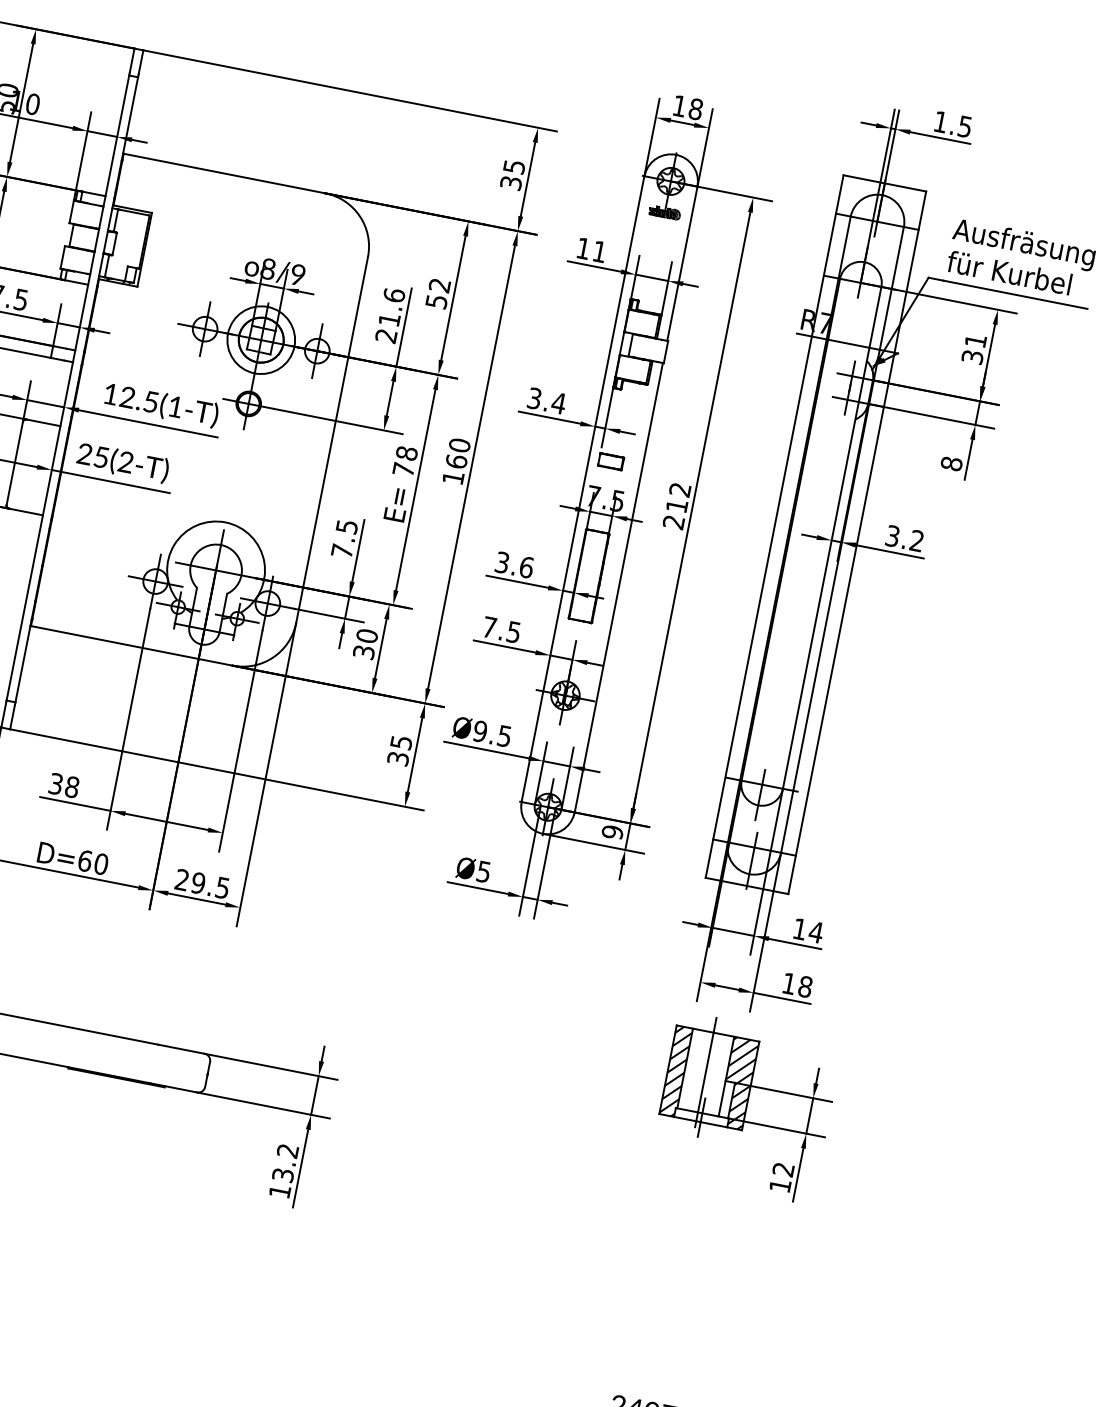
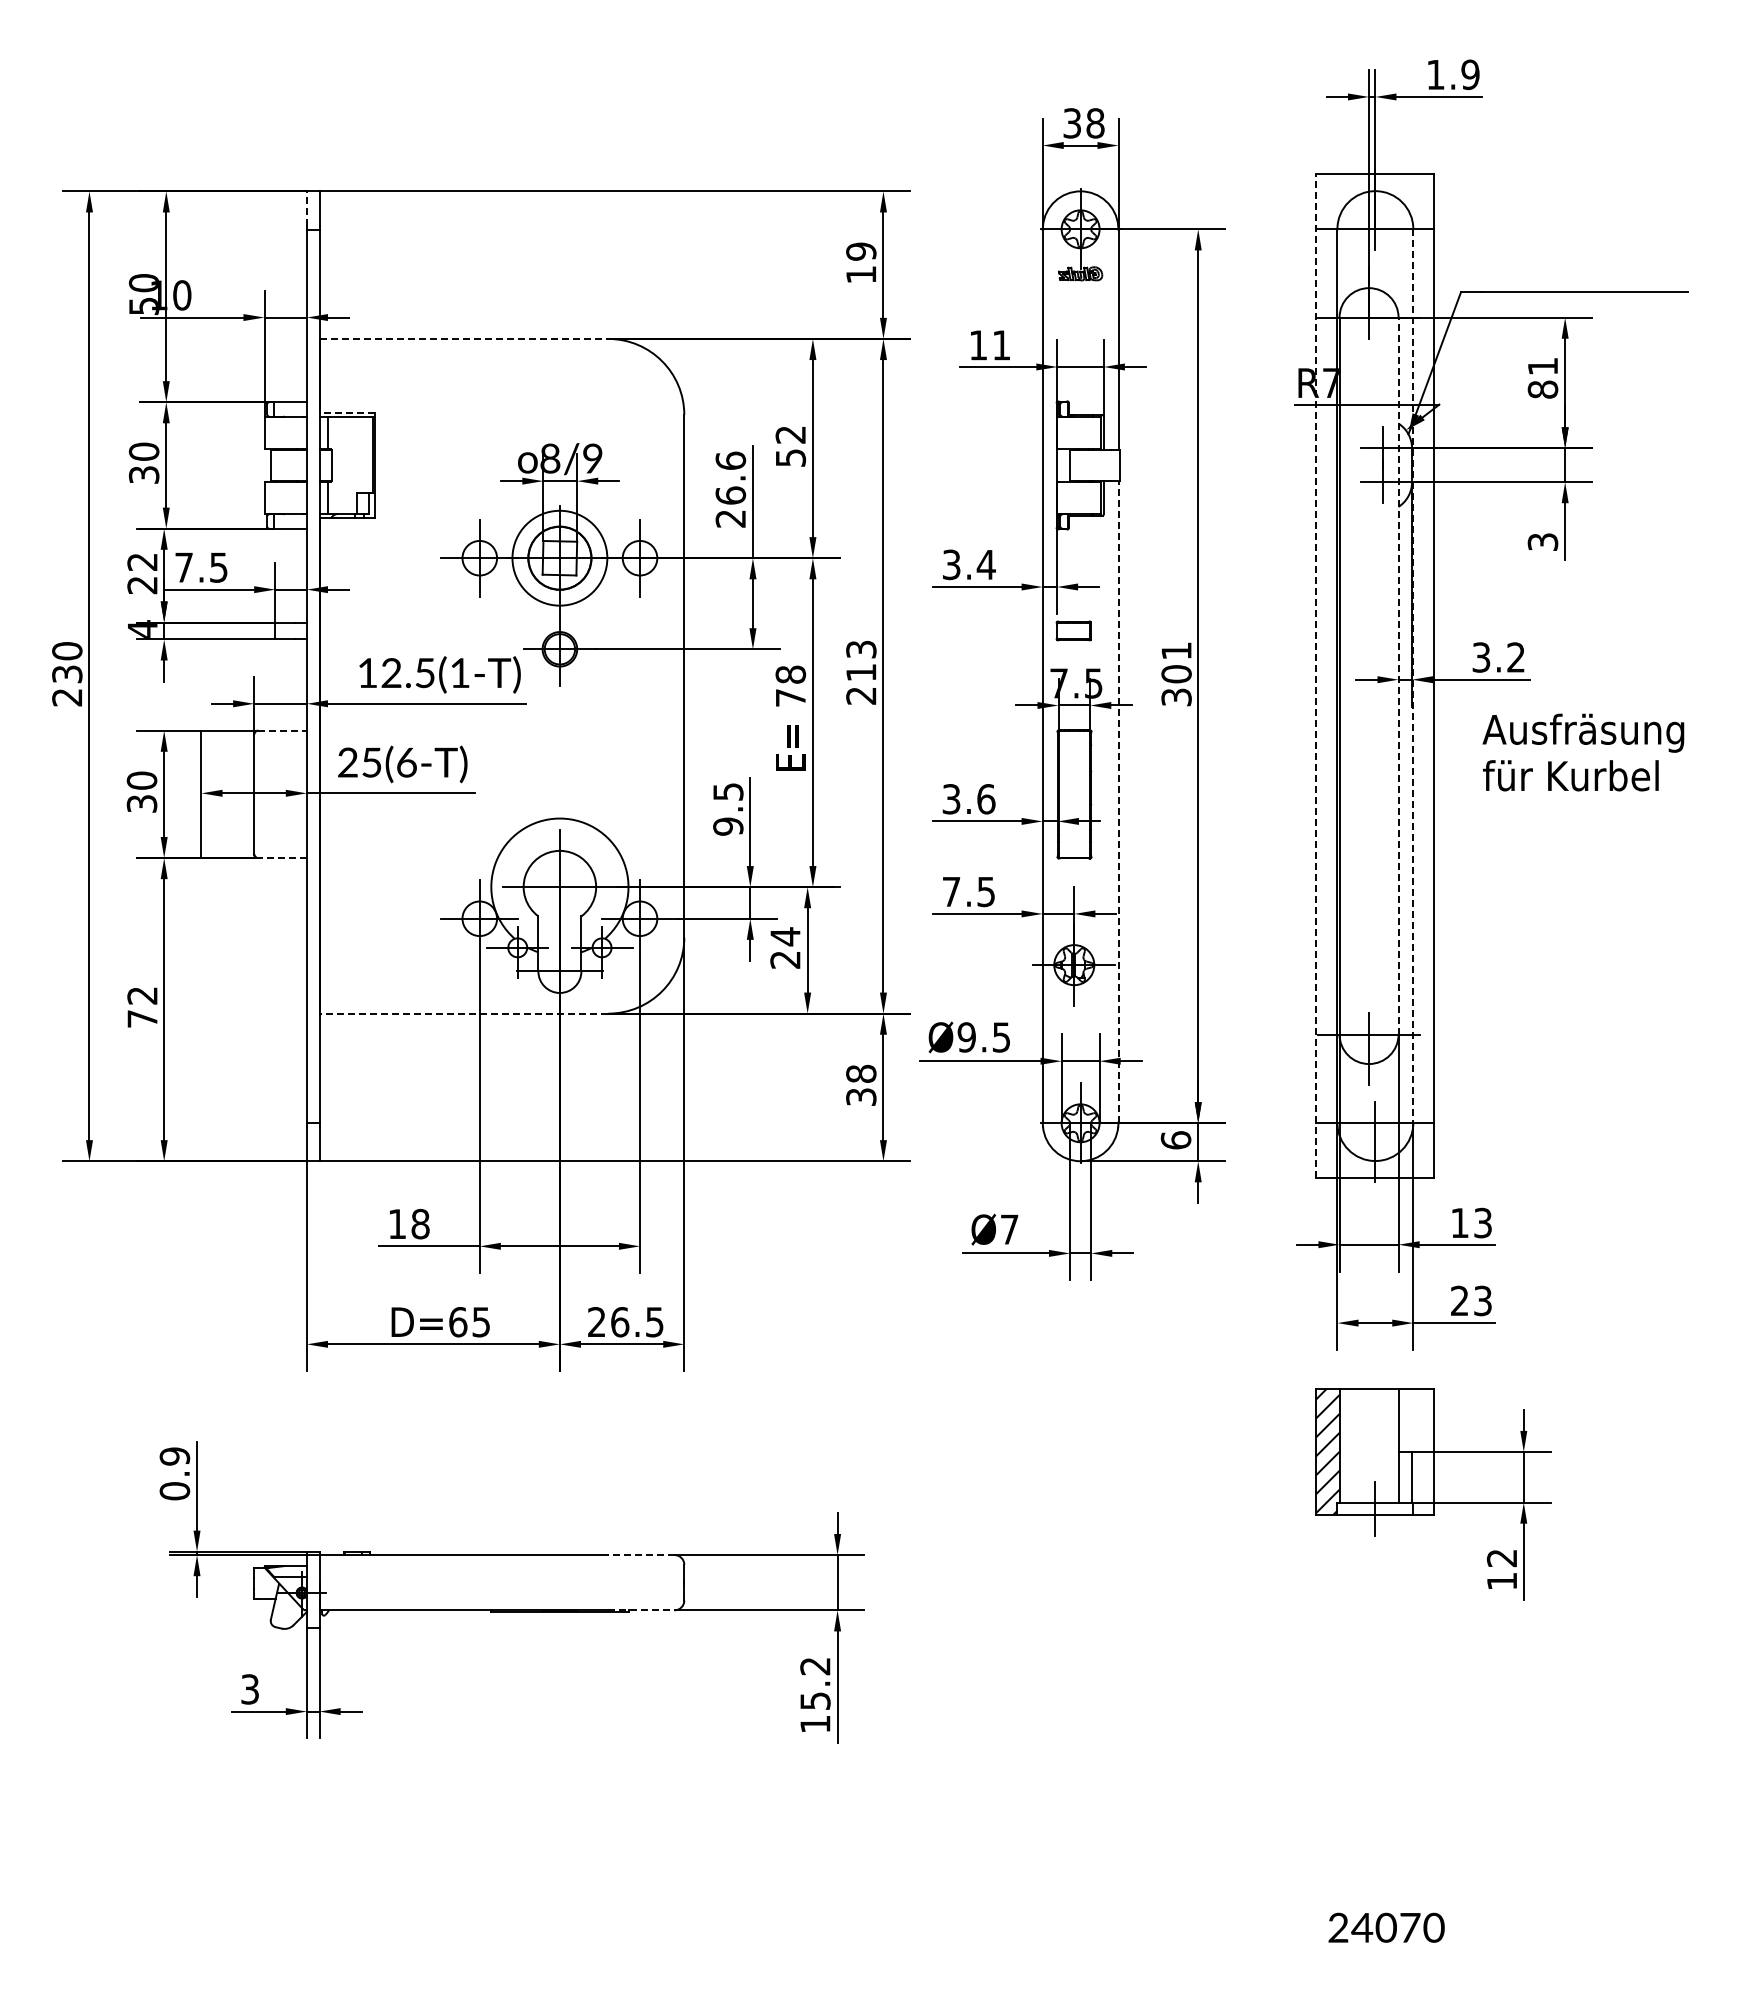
line: (131, 60) -> (306, 208), solid -> dashed
text: (679, 106) -> (1072, 123), 18 -> 38
text: (965, 126) -> (1470, 74), 1.5 -> 1.9
line: (224, 173) -> (464, 338), solid -> dashed
text: (513, 174) -> (861, 262), 35 -> 19
line: (132, 208) -> (347, 412), solid -> dashed
text: (1021, 258) -> (1583, 752), moved
text: (389, 319) -> (730, 495), 21.6 -> 26.6
text: (972, 357) -> (1542, 389), 31 -> 81
line: (44, 422) -> (283, 730), solid -> dashed
text: (456, 461) -> (861, 672), 160 -> 213
text: (125, 462) -> (406, 762), 25(2-T) -> 25(6-T)
text: (951, 464) -> (1542, 542), 8 -> 3
text: (676, 506) -> (1176, 674), 212 -> 301
line: (25, 512) -> (282, 858), solid -> dashed
line: (774, 526) -> (1316, 676), solid -> dashed
line: (832, 537) -> (1398, 675), solid -> dashed
line: (842, 540) -> (1413, 676), solid -> dashed
text: (342, 551) -> (728, 826), 7.5 -> 9.5
line: (618, 587) -> (1118, 802), solid -> dashed
text: (365, 643) -> (785, 947), 30 -> 24
line: (131, 645) -> (463, 1013), solid -> dashed
text: (401, 742) -> (861, 1073), 35 -> 38
text: (56, 783) -> (397, 1223), 38 -> 18
text: (612, 832) -> (1175, 1140), 9 -> 6
text: (101, 864) -> (481, 1322), D=60 -> D=65
text: (483, 871) -> (1009, 1229), Ø5 -> Ø7
text: (198, 883) -> (620, 1322), 29.5 -> 26.5
text: (815, 931) -> (1482, 1222), 14 -> 13
text: (797, 985) -> (1471, 1300), 18 -> 23
line: (181, 1049) -> (641, 1555), solid -> dashed
line: (706, 1072) -> (1369, 1445), removed
hatch: (738, 1083) -> (1416, 1451), removed
line: (174, 1088) -> (642, 1610), solid -> dashed
text: (283, 1174) -> (815, 1700), 13.2 -> 15.2

